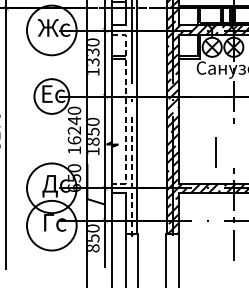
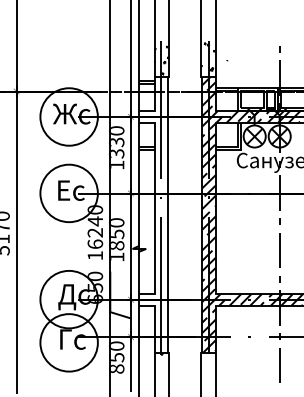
circle: (51, 96) -> (68, 193), size x1.43
line: (125, 109) -> (154, 208), dashed -> solid
line: (215, 152) -> (279, 250), moved
line: (131, 176) -> (161, 285), dashed -> solid

